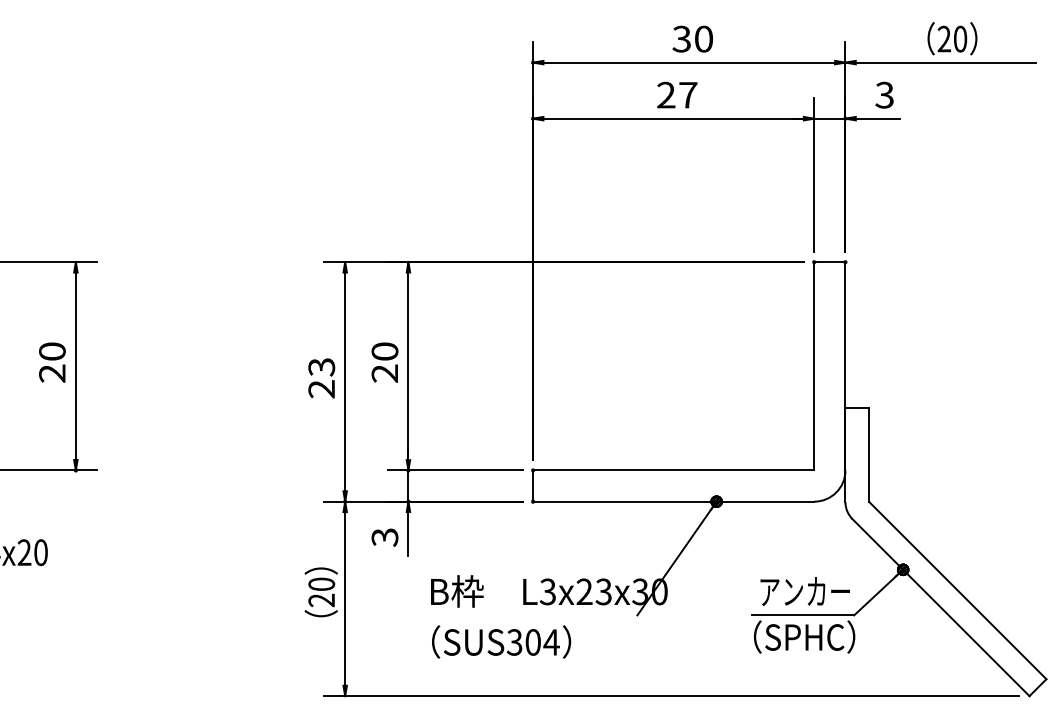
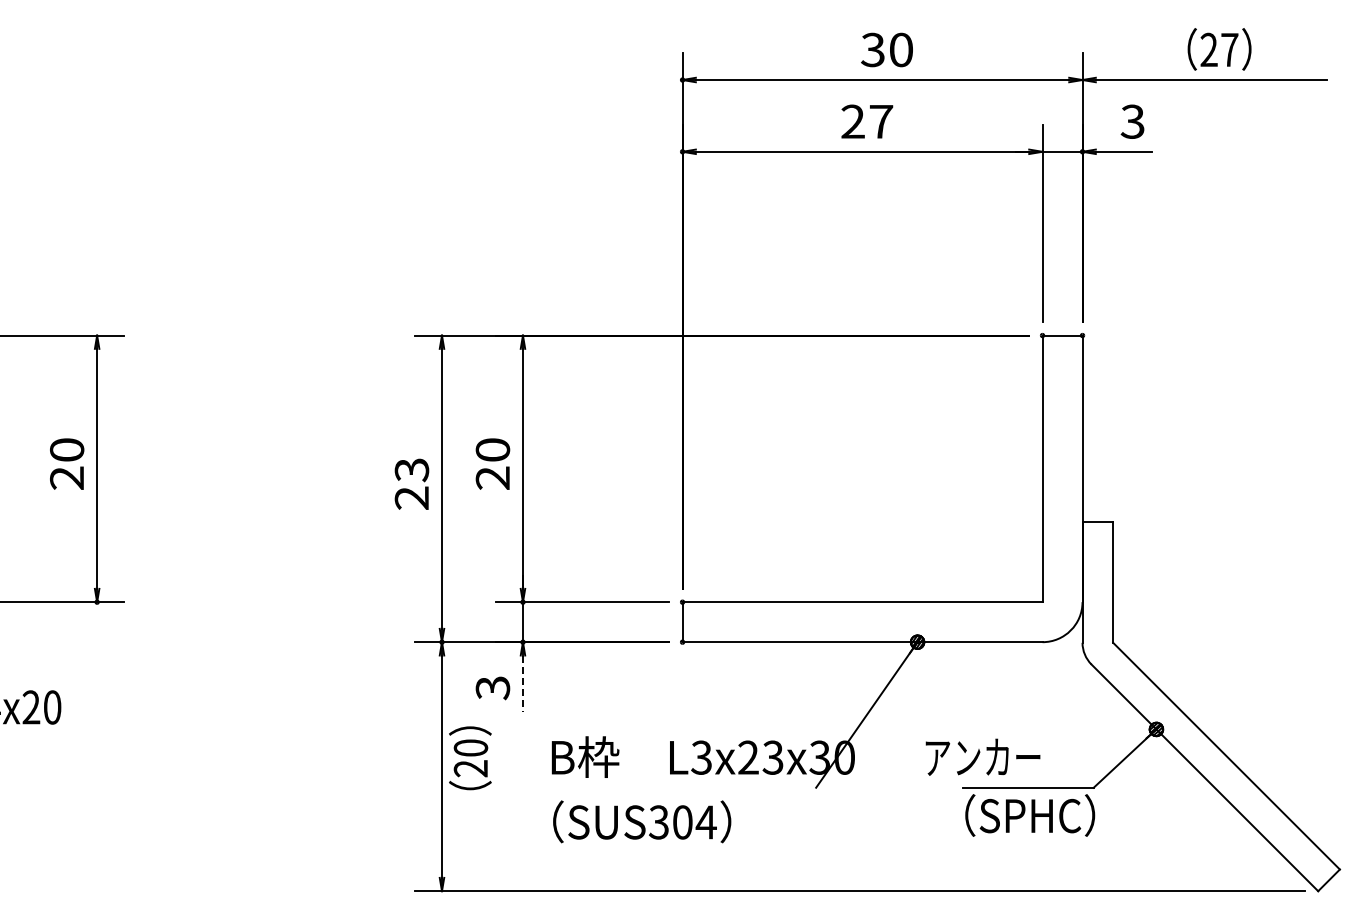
text: (960, 38) -> (1229, 49), 20 -> 27
line: (408, 534) -> (522, 684), solid -> dashed
text: (804, 590) -> (982, 756), moved
text: (321, 592) -> (470, 758), moved

